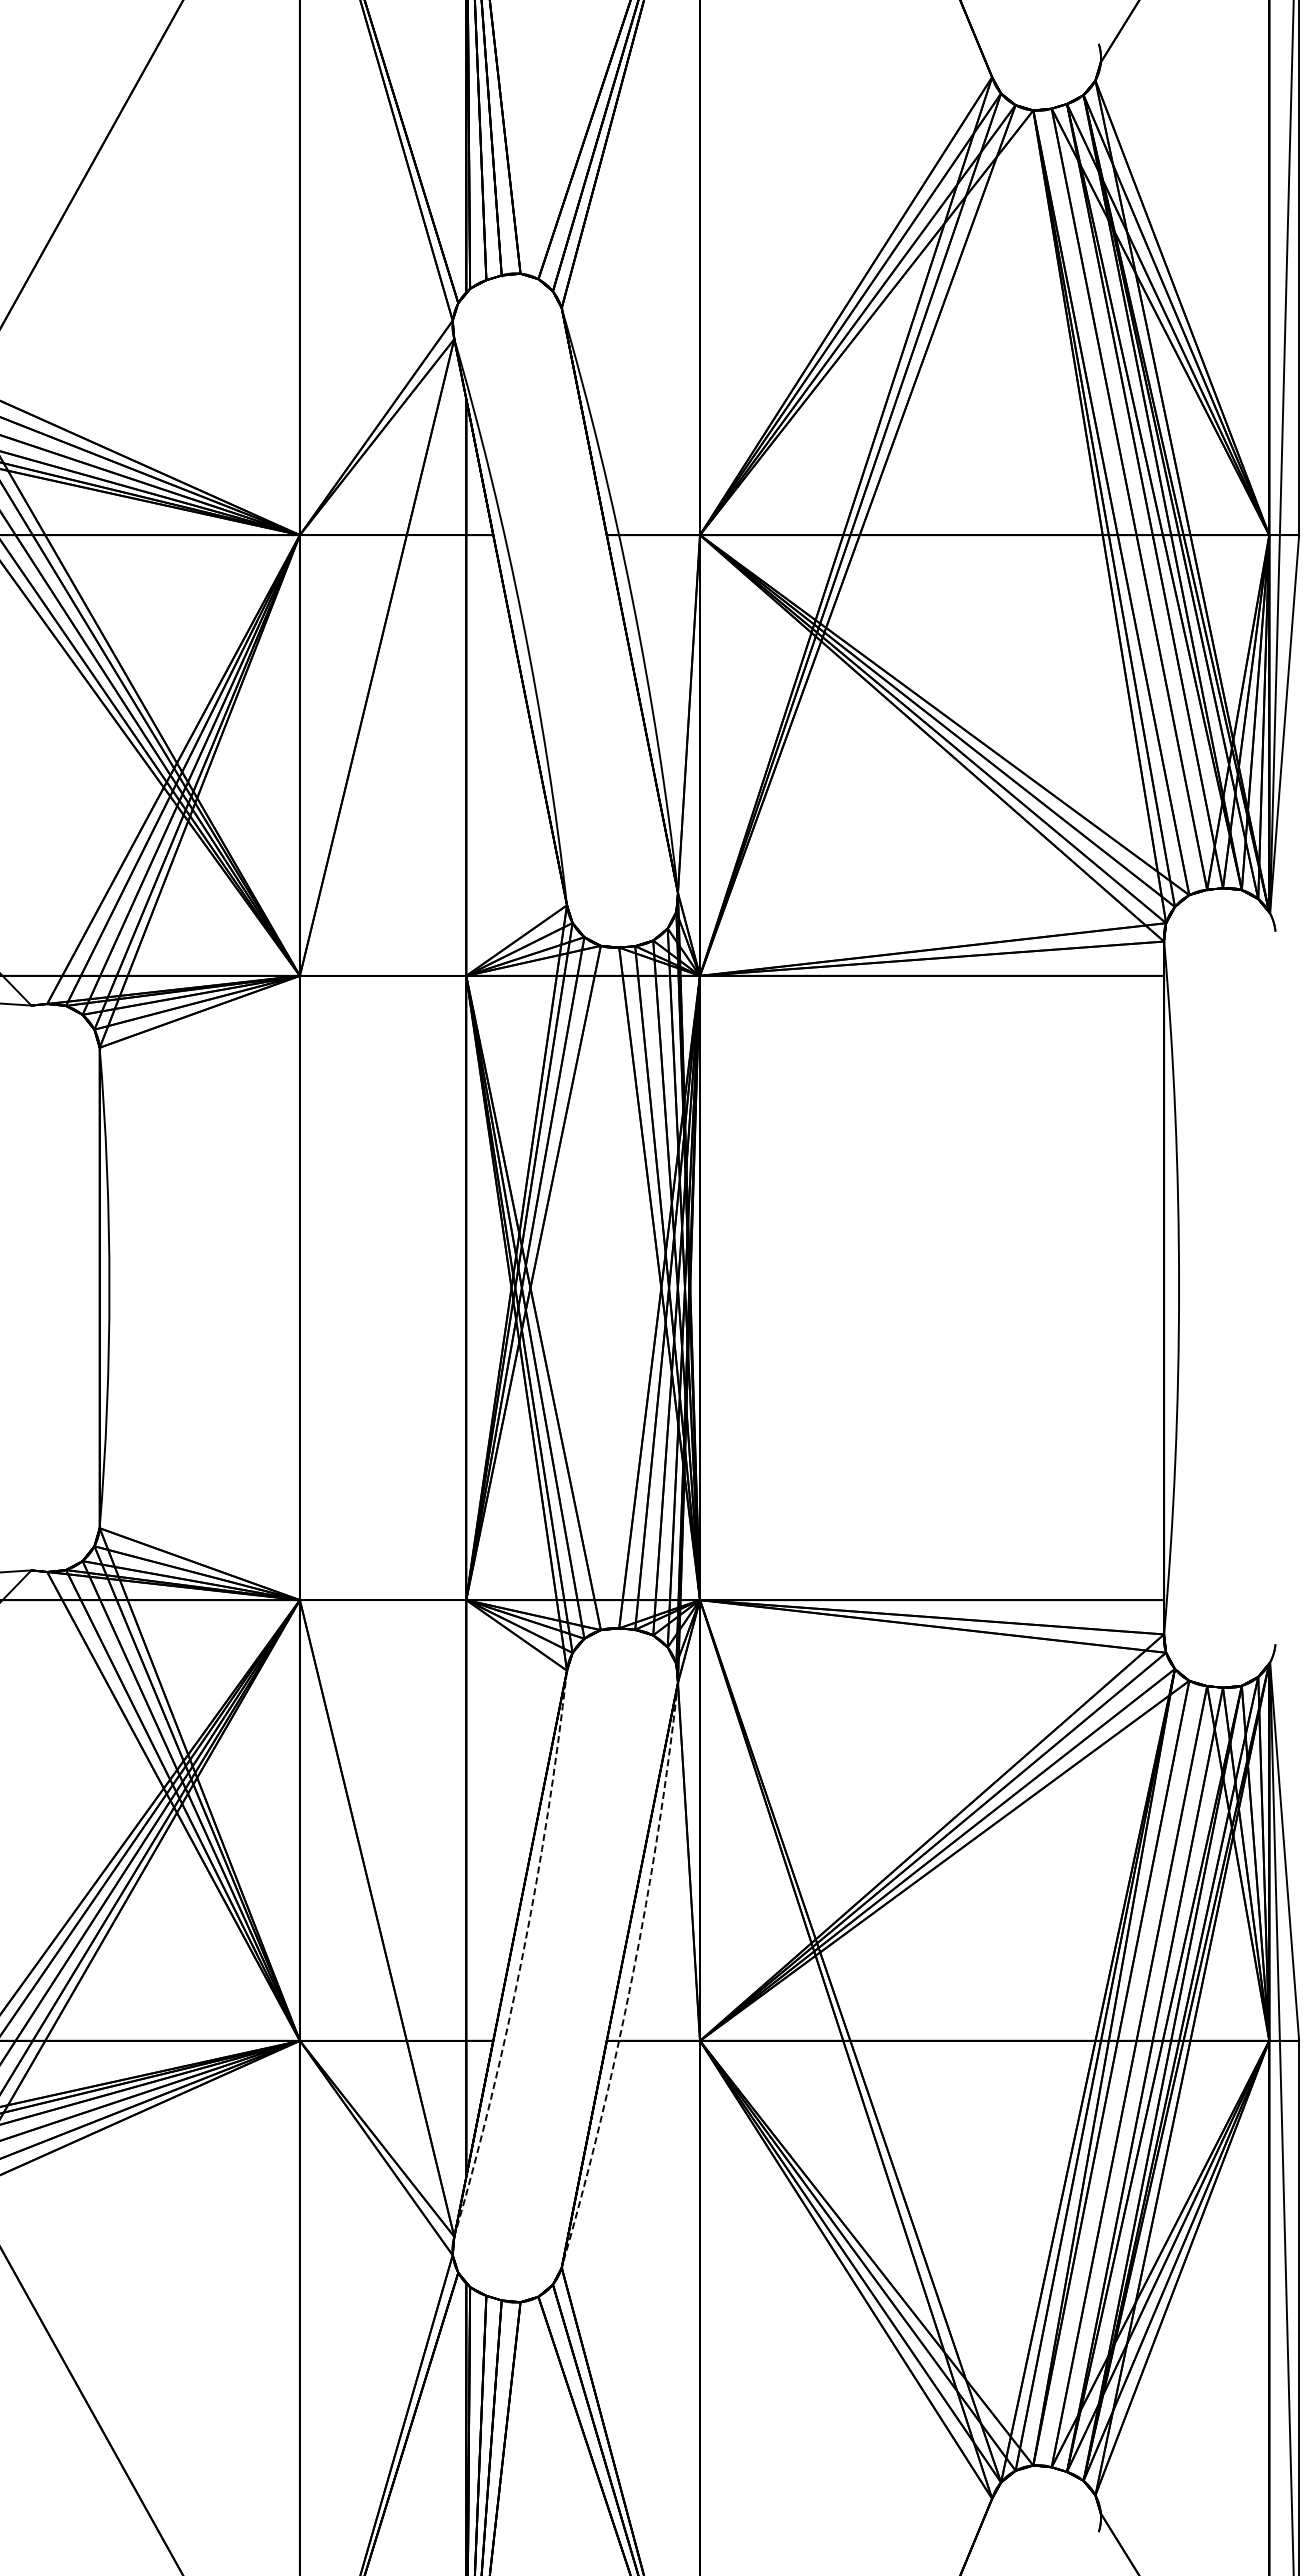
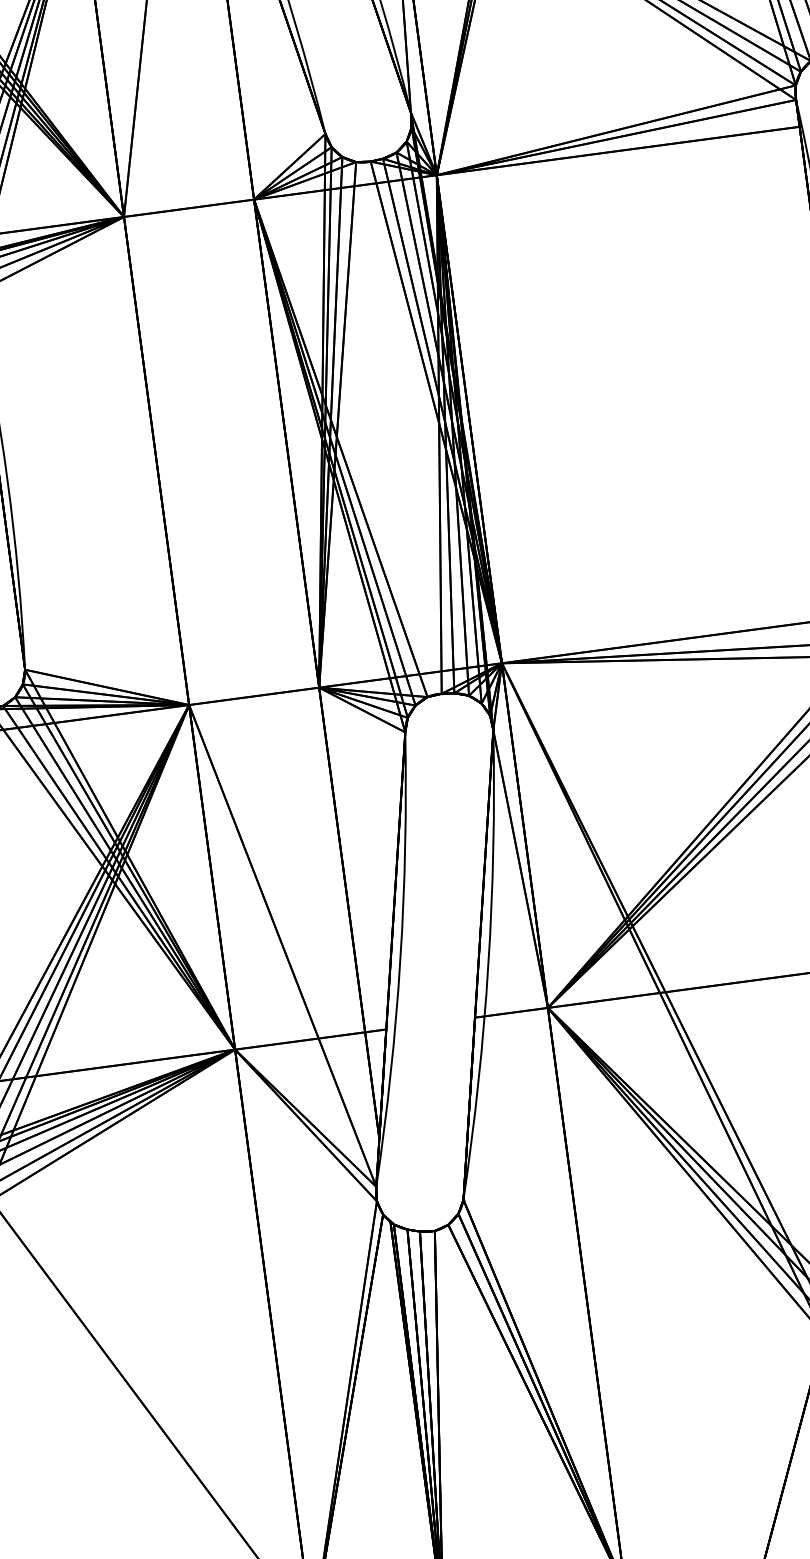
arc: (522, 1956) -> (400, 960), dashed -> solid
arc: (632, 1977) -> (488, 965), dashed -> solid

